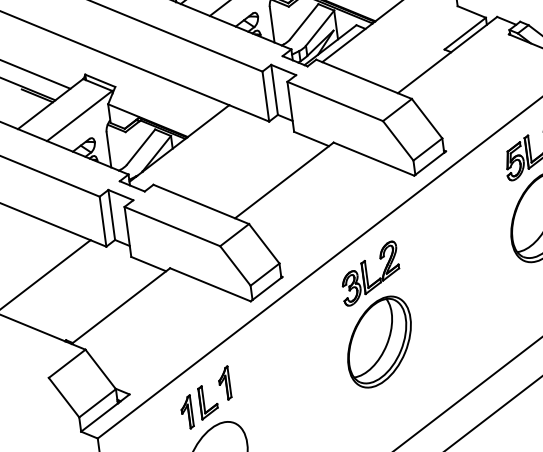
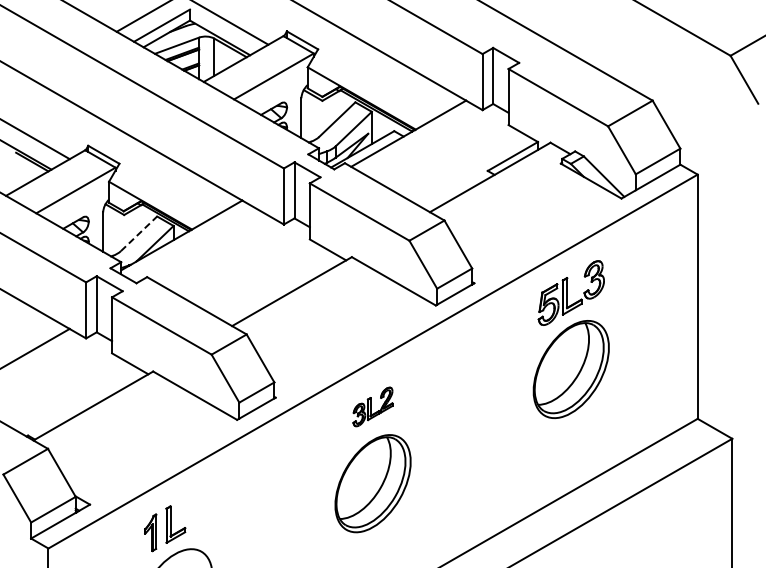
line: (141, 146) -> (139, 233), solid -> dashed
part: (369, 273) -> (372, 406), size x0.6
part: (223, 383) -> (195, 506), removed

